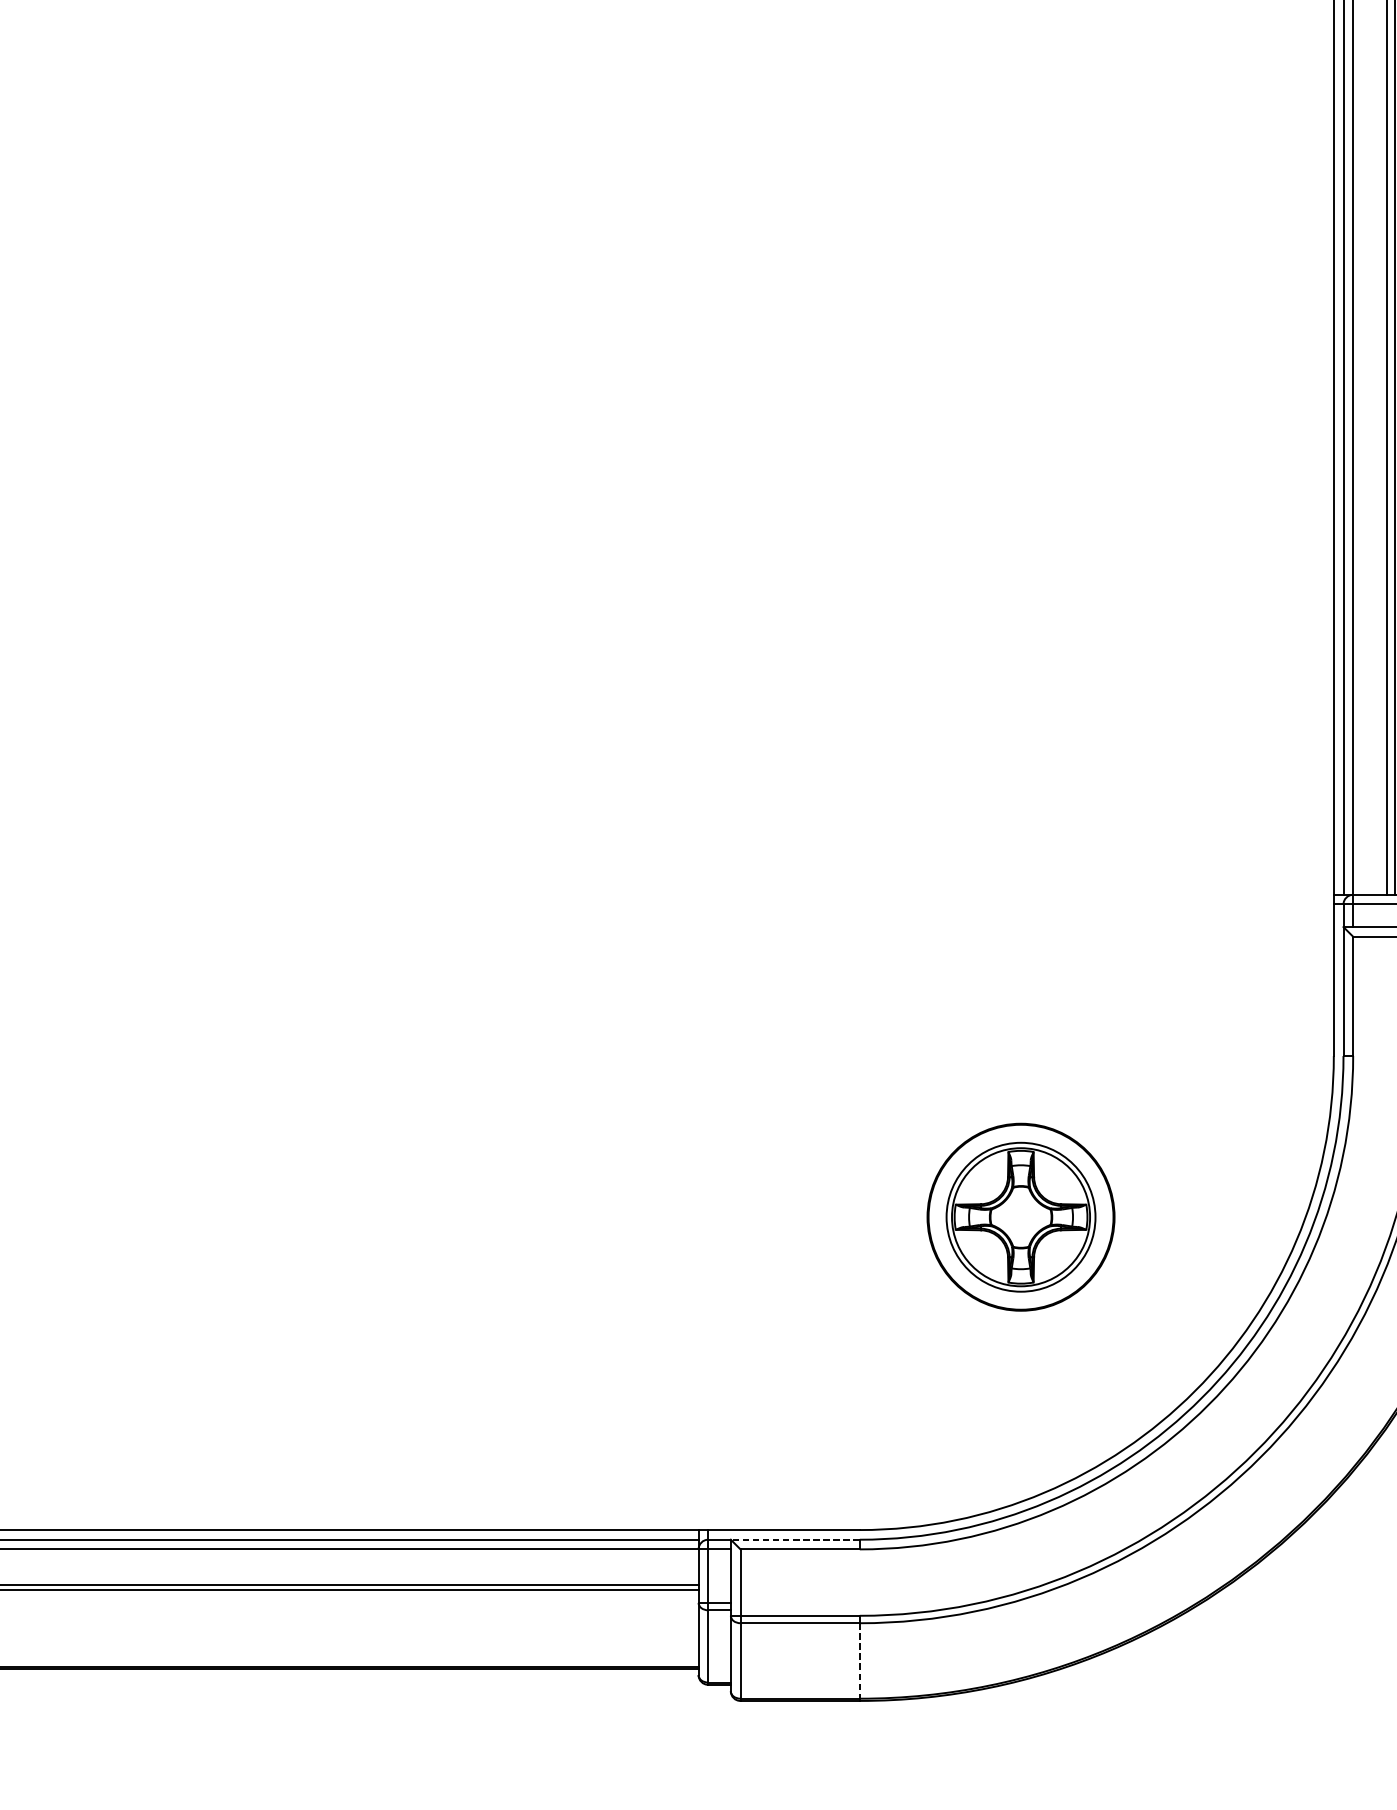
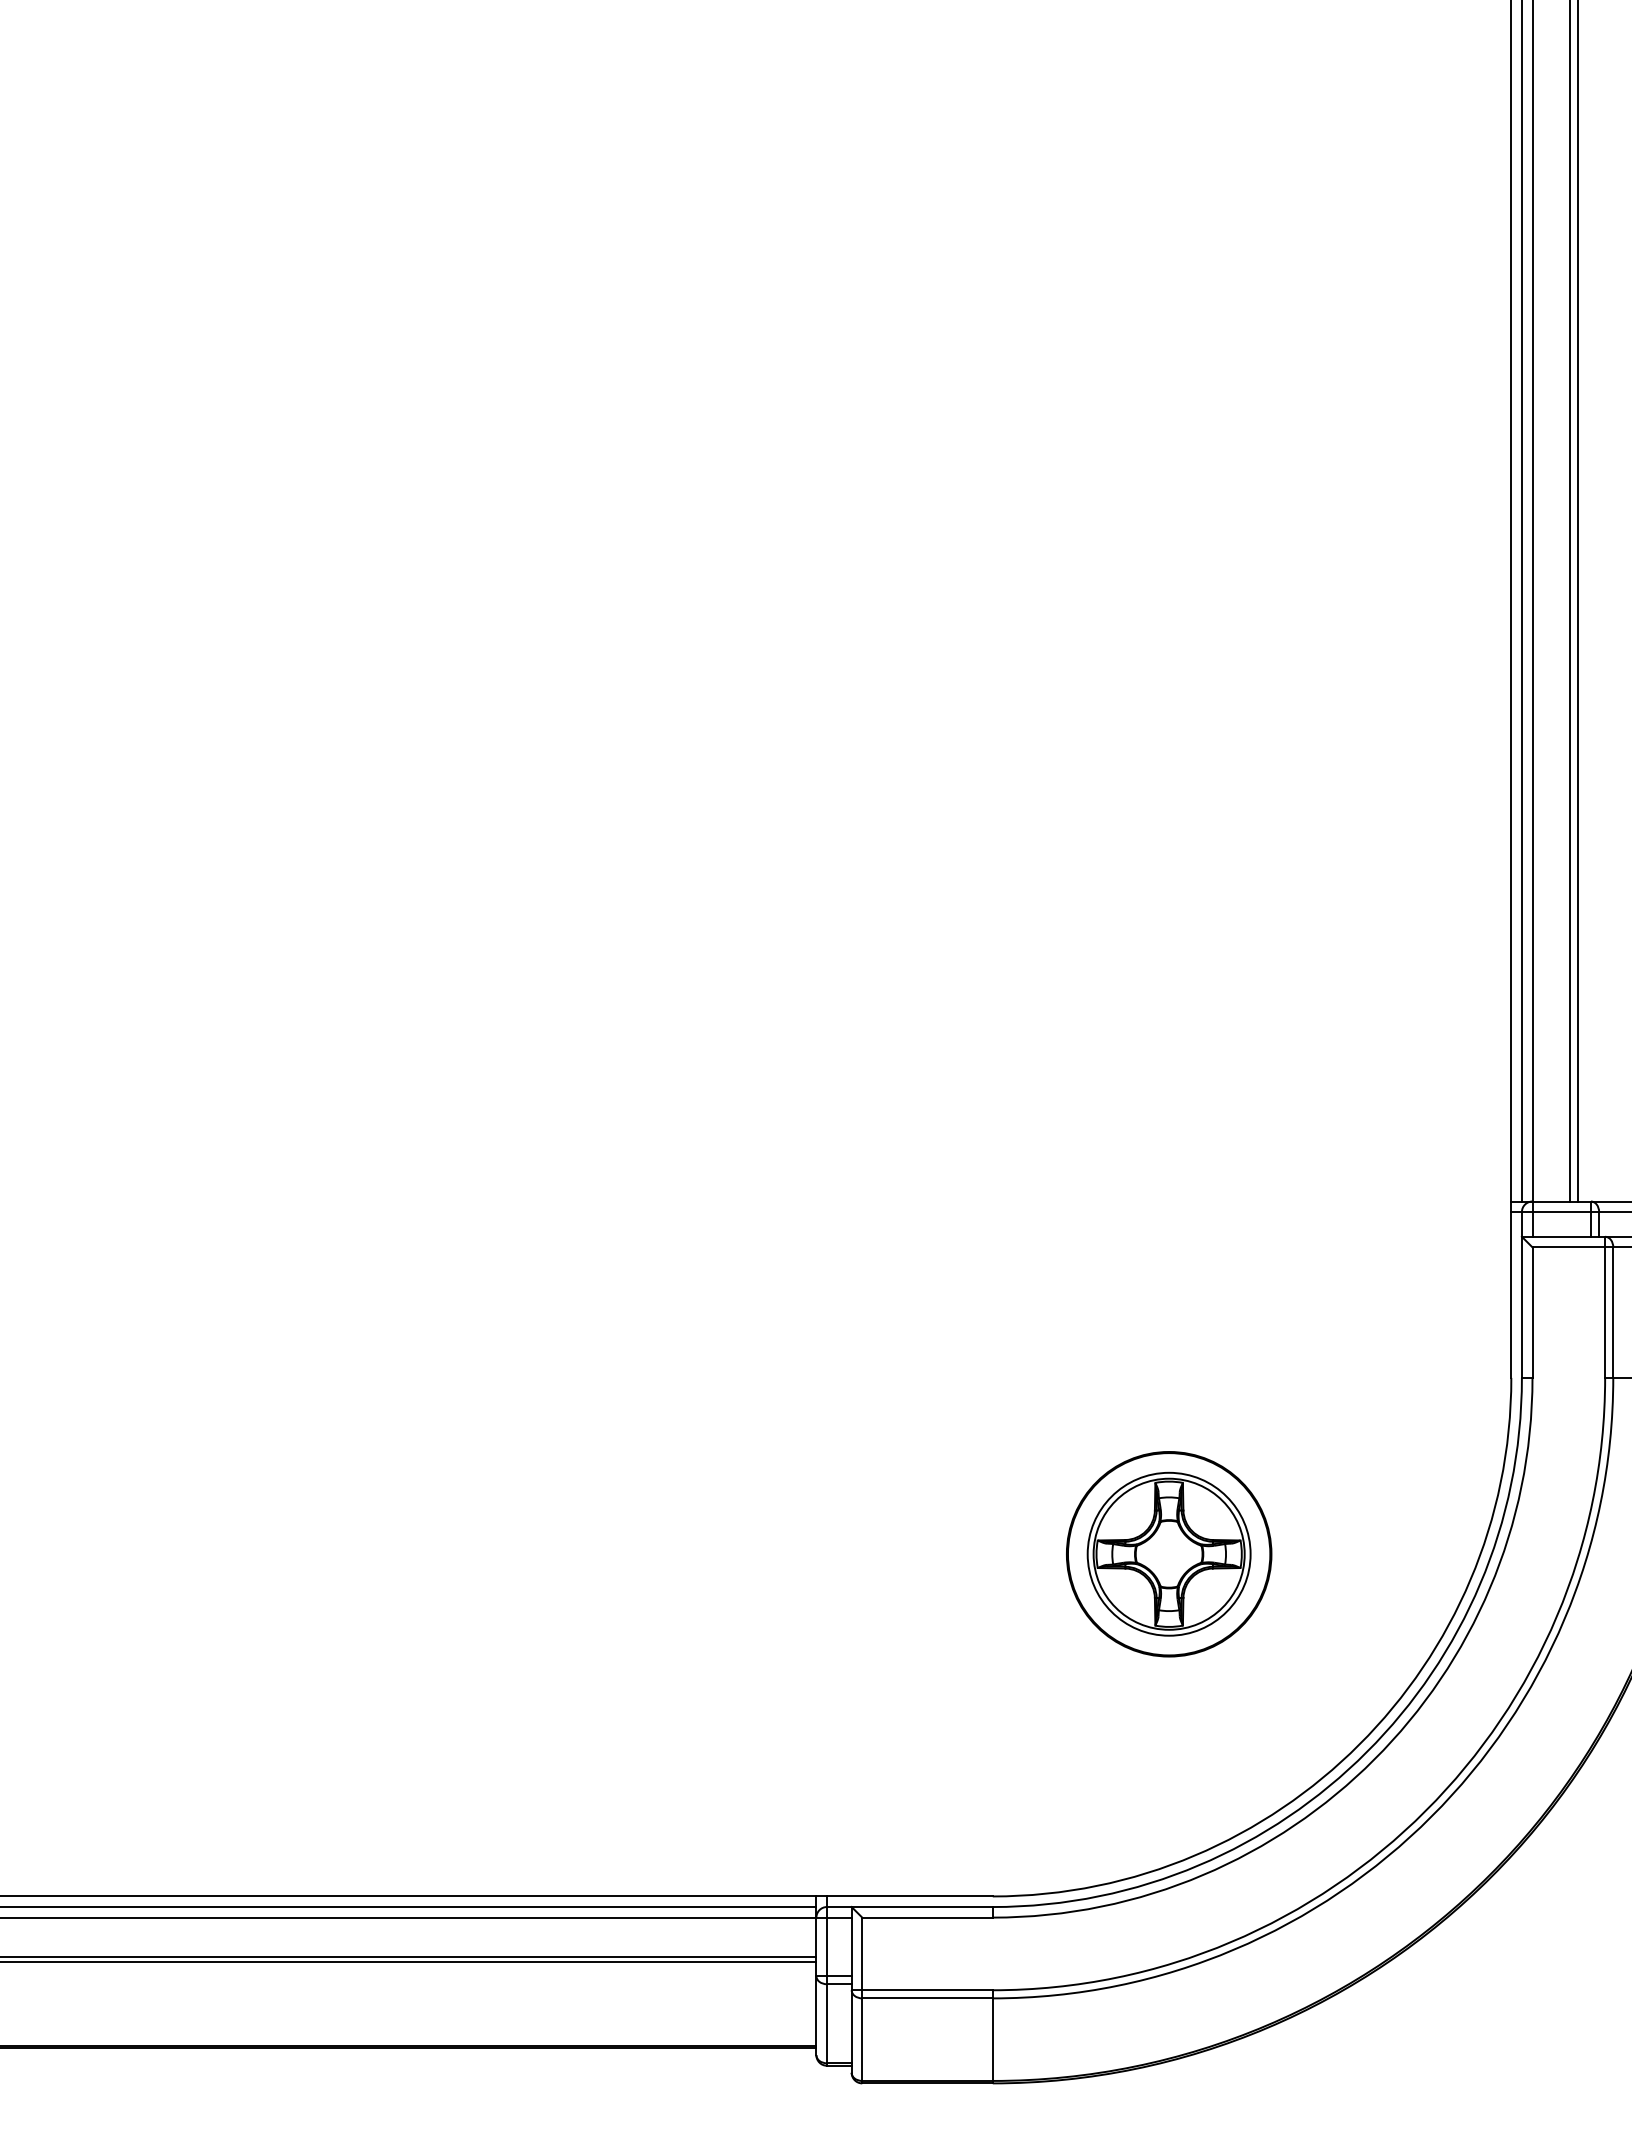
line: (795, 1540) -> (922, 1907), dashed -> solid
line: (859, 1661) -> (992, 2040), dashed -> solid

